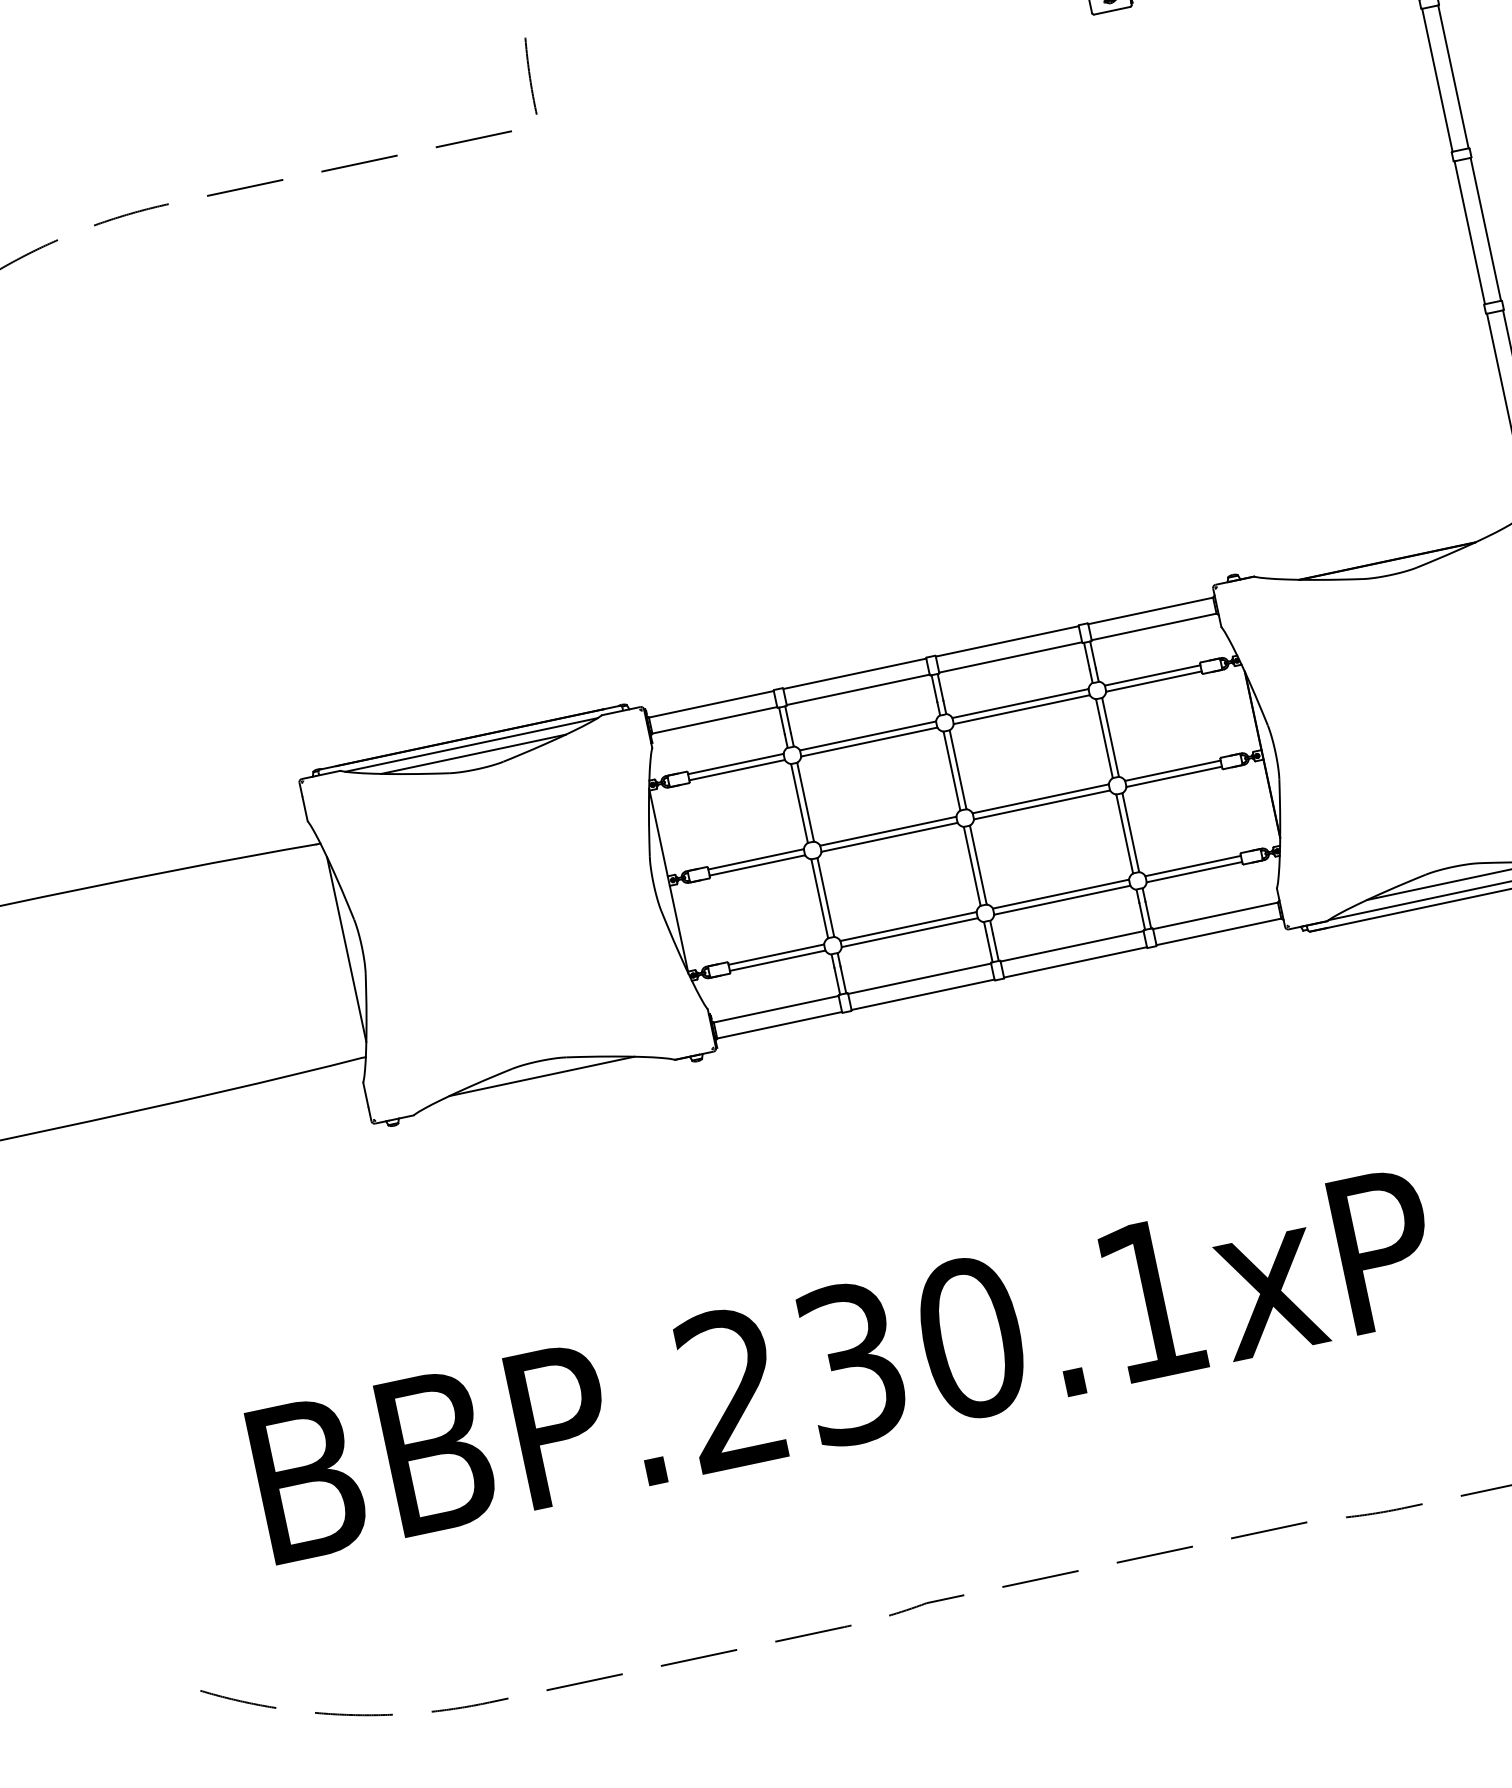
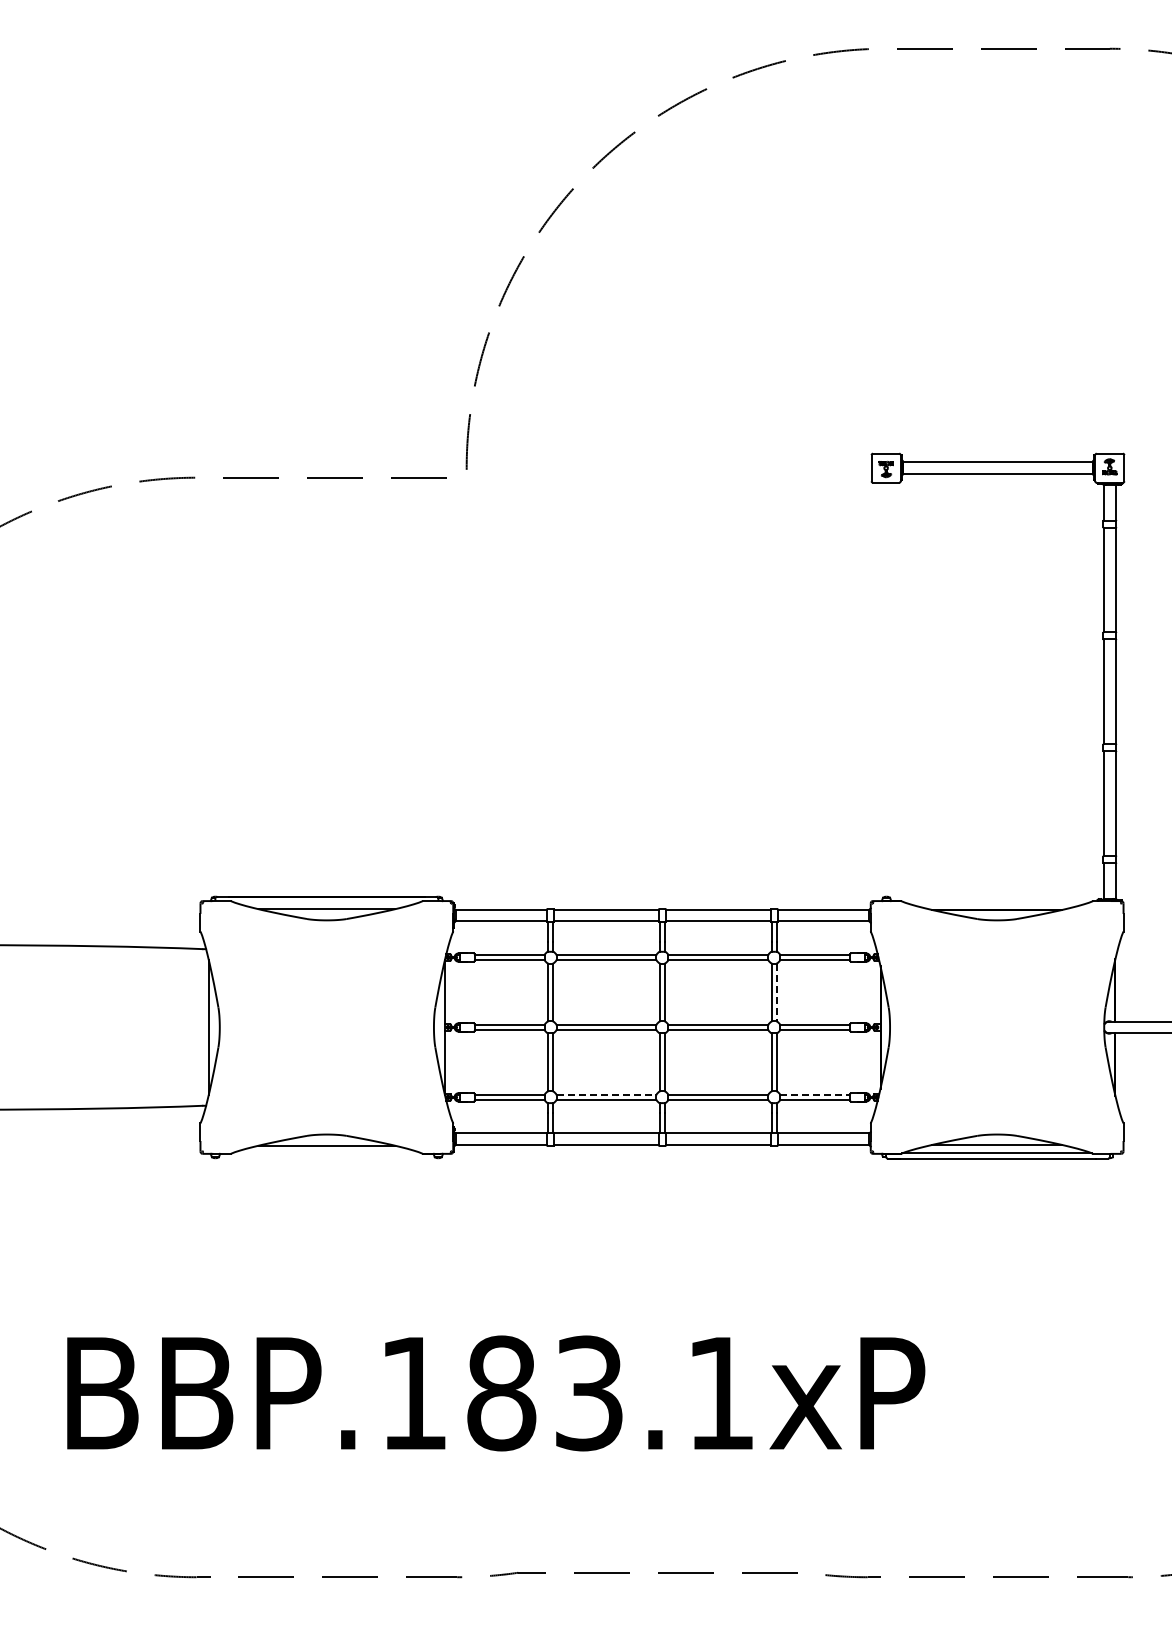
line: (1110, 737) -> (776, 992), solid -> dashed
line: (471, 745) -> (326, 902), removed
line: (1193, 866) -> (815, 1095), solid -> dashed
line: (908, 927) -> (606, 1095), solid -> dashed
text: (853, 1363) -> (502, 1393), BBP.230.1xP -> BBP.183.1xP

